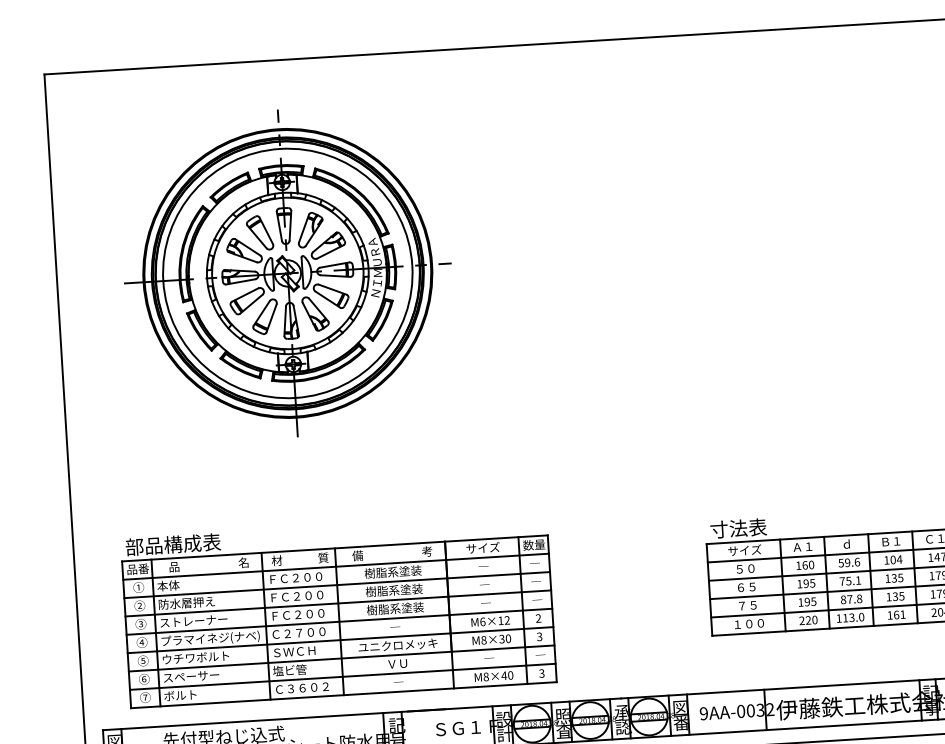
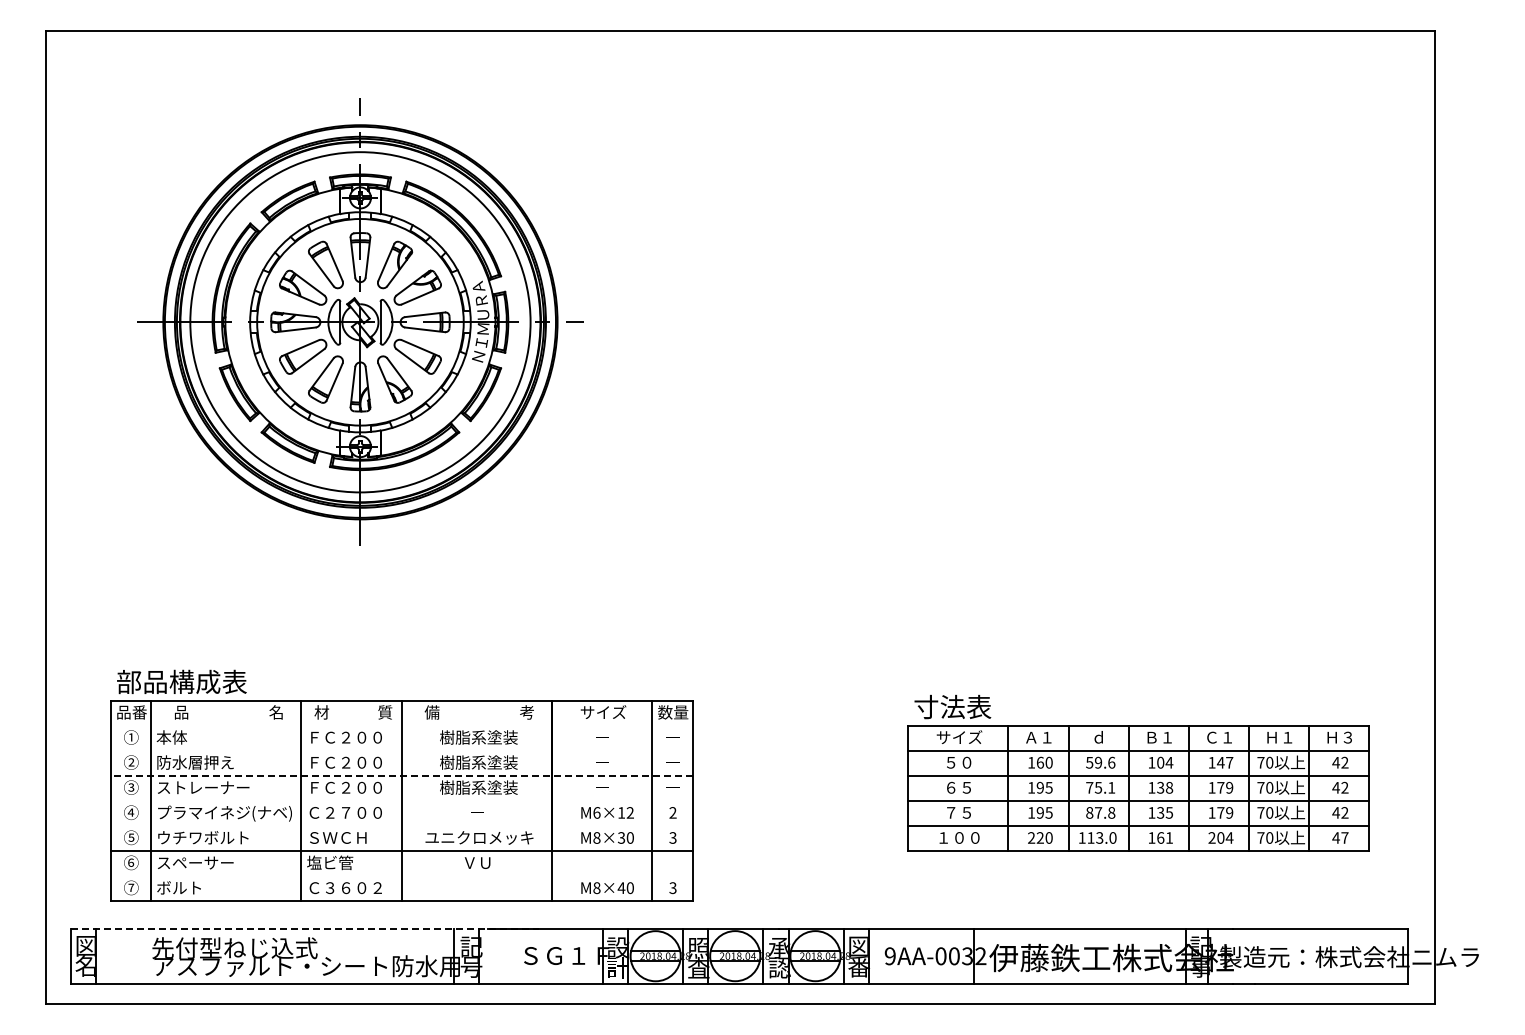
line: (335, 566) -> (401, 725), removed
text: (900, 577) -> (1169, 787), 135 -> 138
line: (337, 584) -> (401, 750), removed
line: (338, 603) -> (401, 775), solid -> dashed
line: (339, 621) -> (401, 800), removed
line: (340, 639) -> (401, 825), removed
line: (342, 677) -> (401, 876), removed
line: (274, 719) -> (304, 928), solid -> dashed

